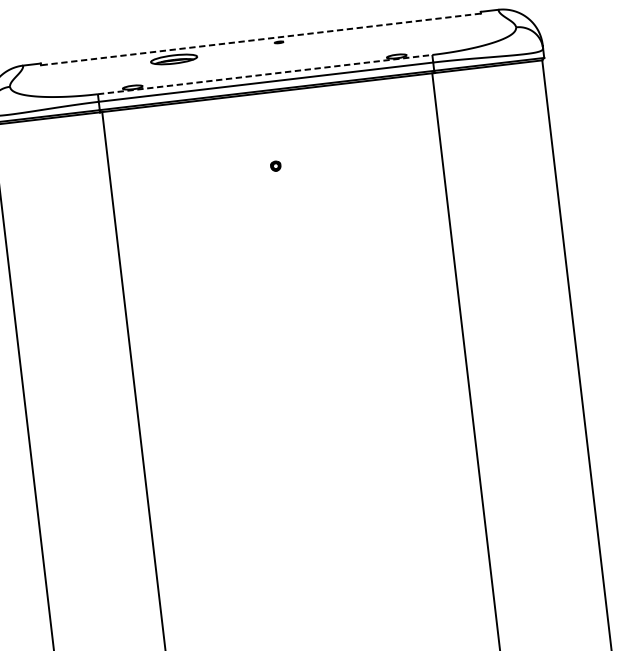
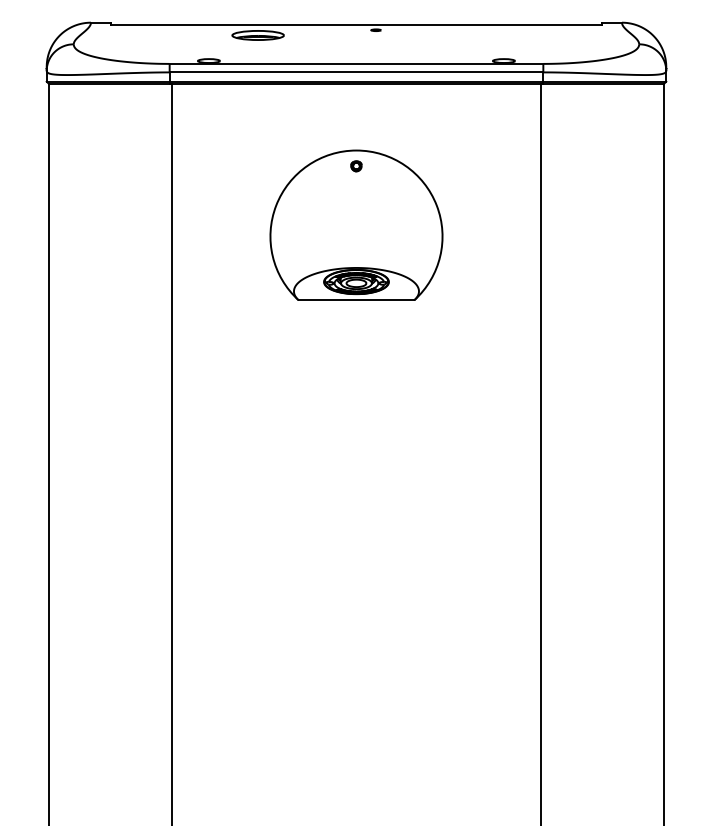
line: (260, 39) -> (356, 24), dashed -> solid
line: (265, 74) -> (356, 63), dashed -> solid
part: (282, 218) -> (356, 224), added

